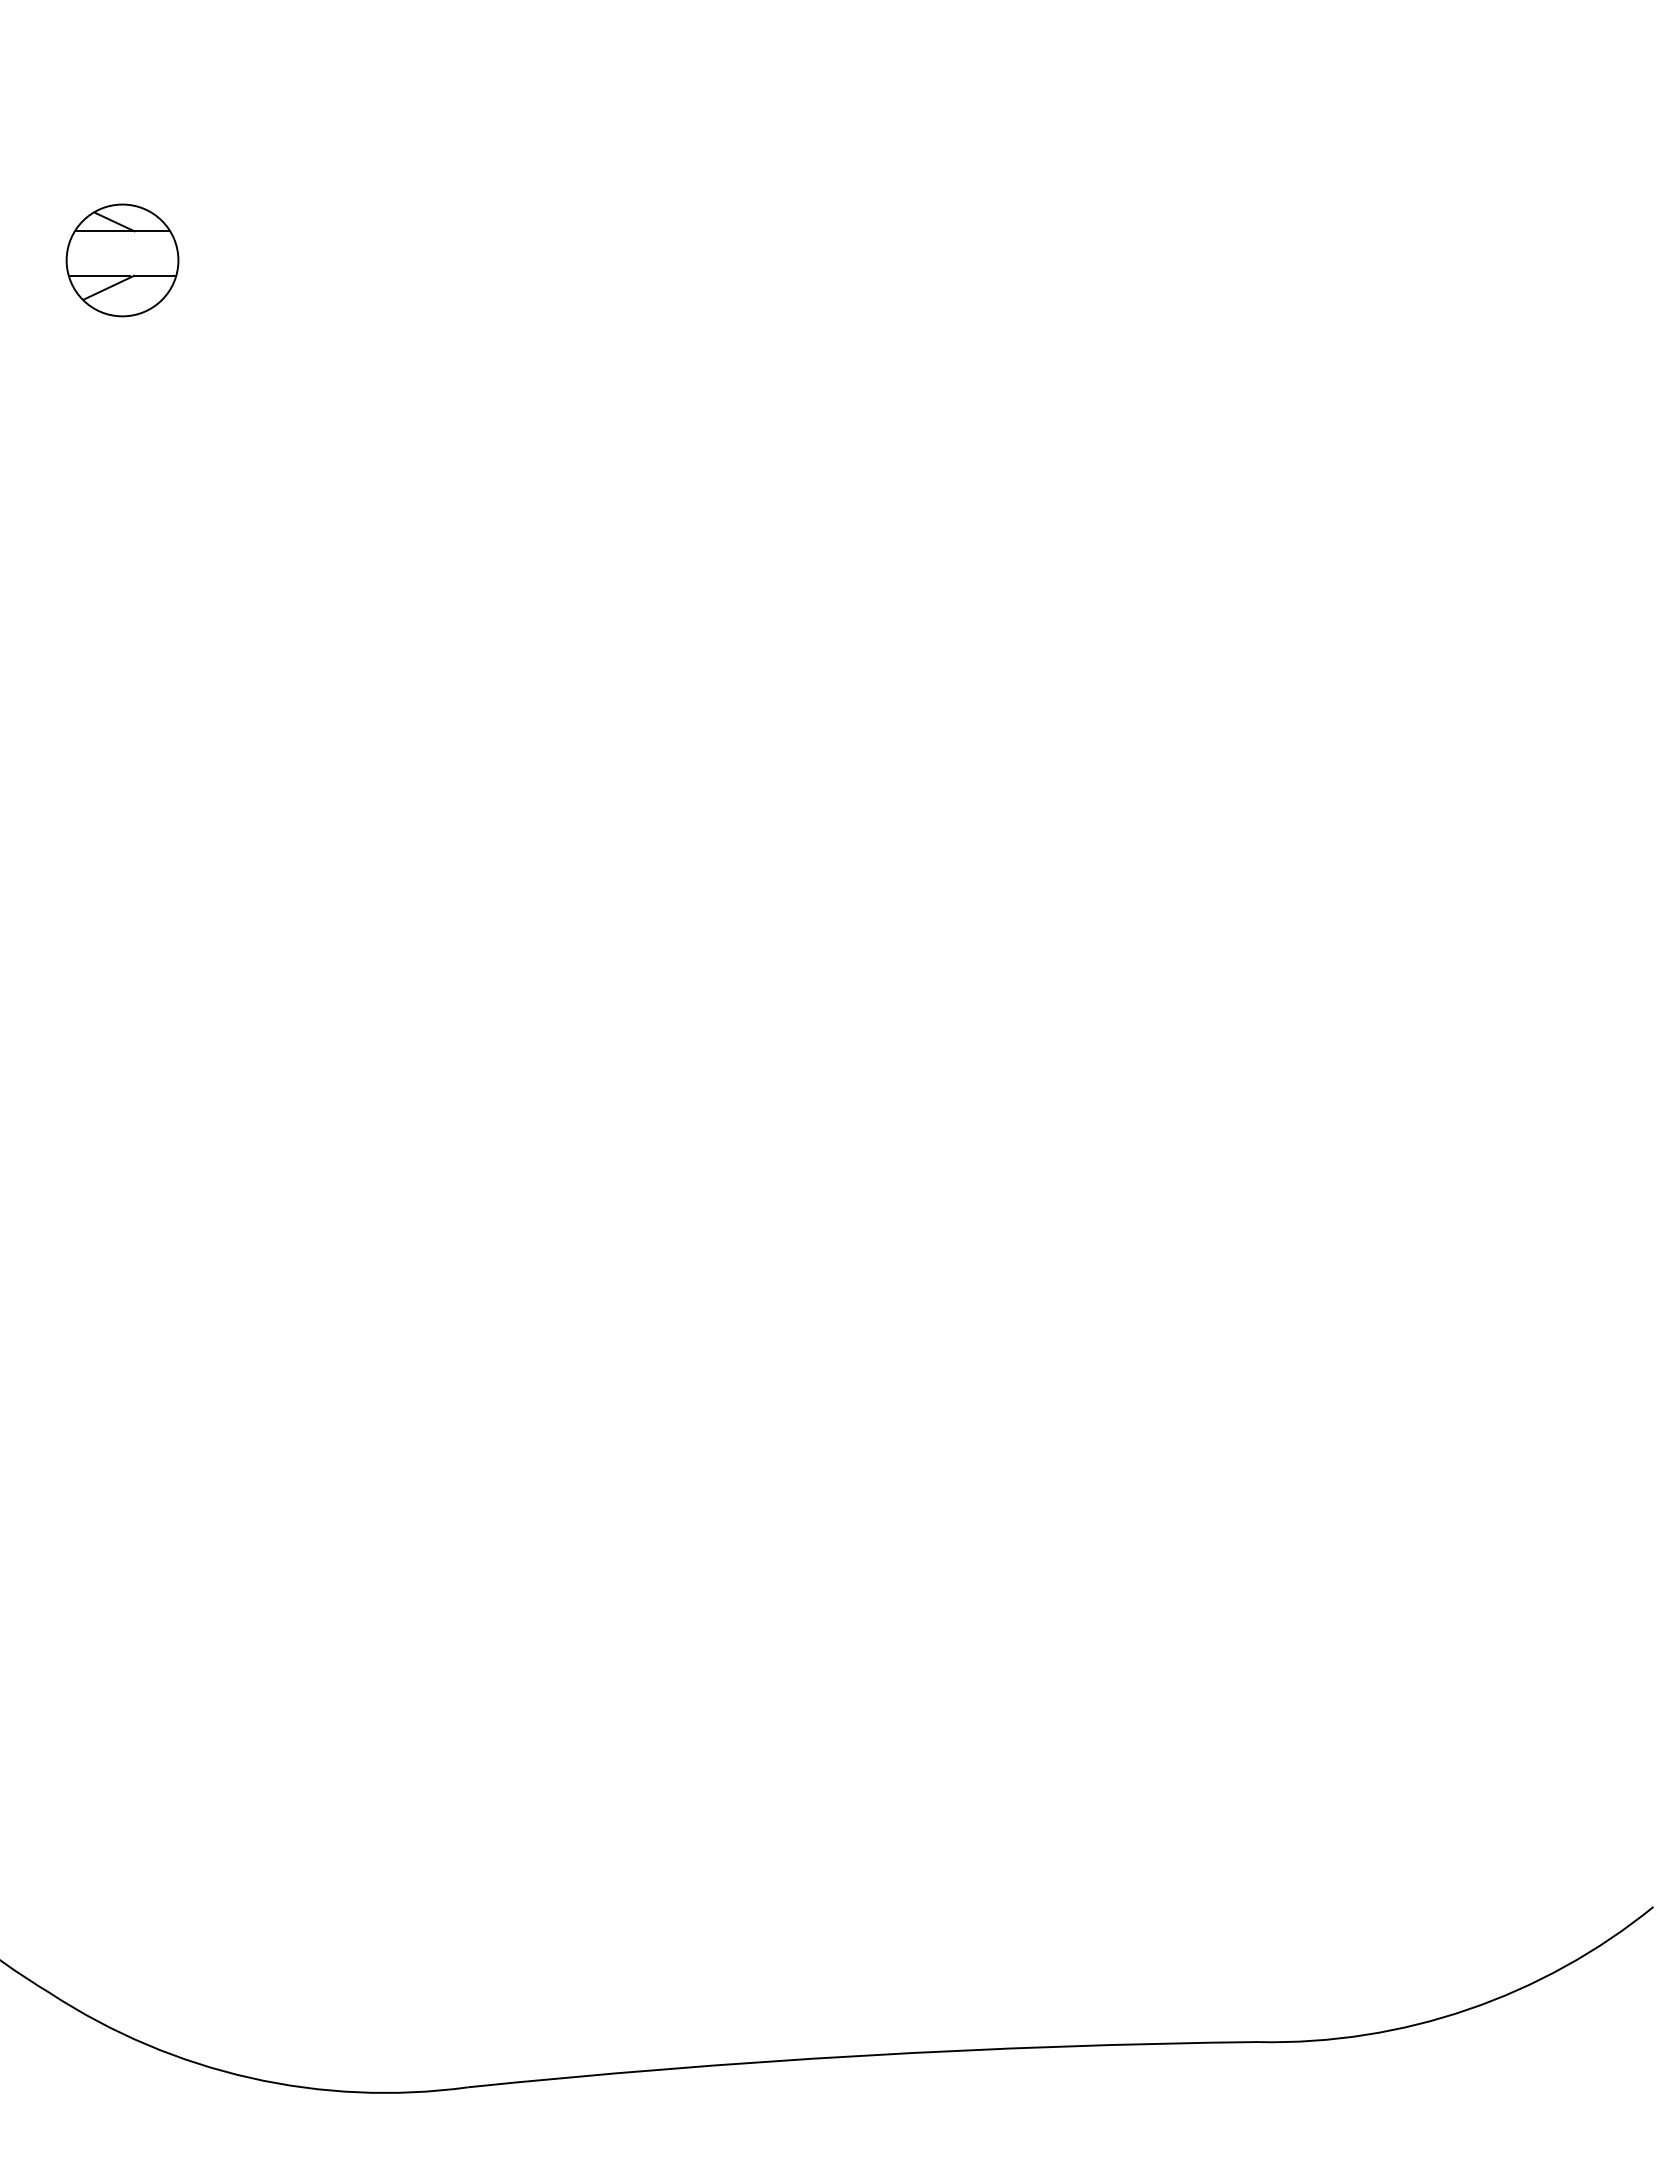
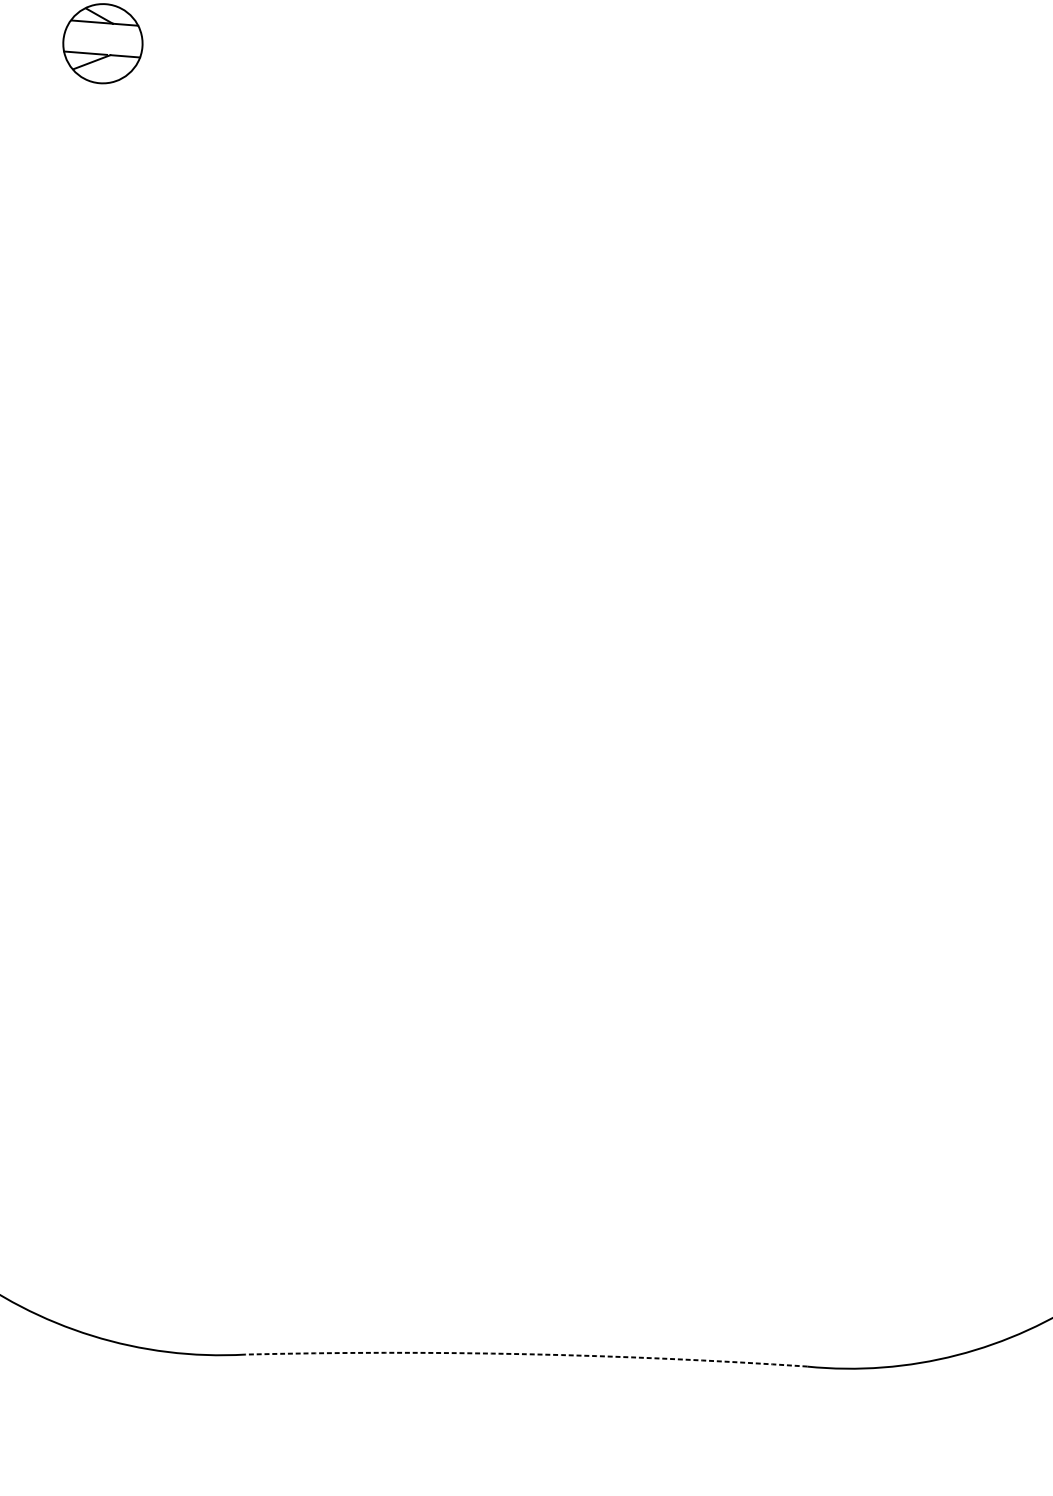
arc: (862, 2055) -> (526, 1354), solid -> dashed

